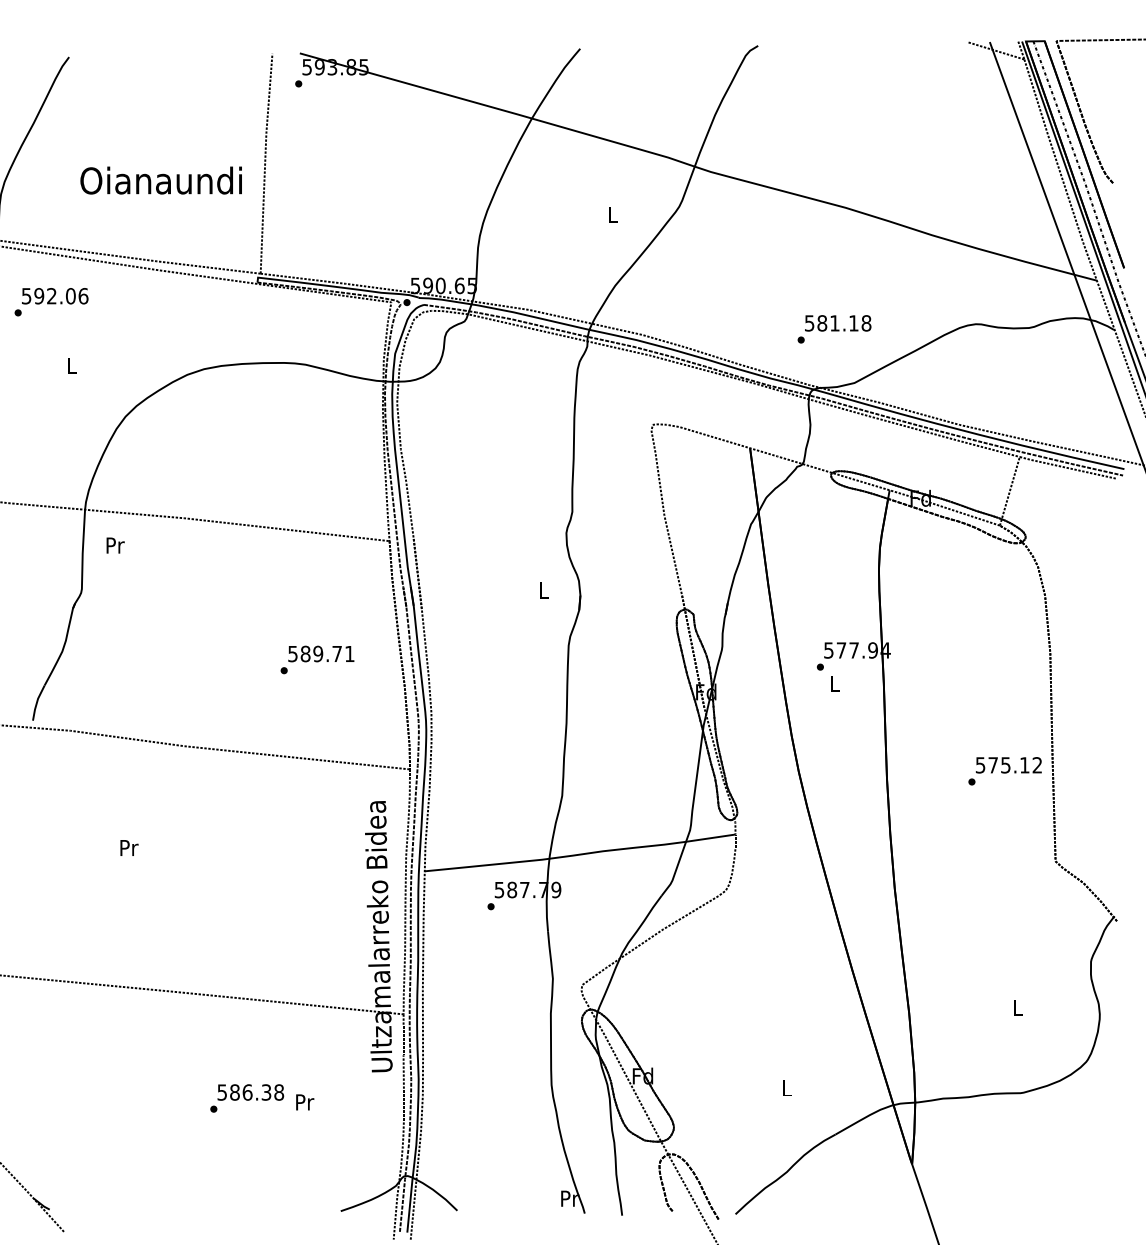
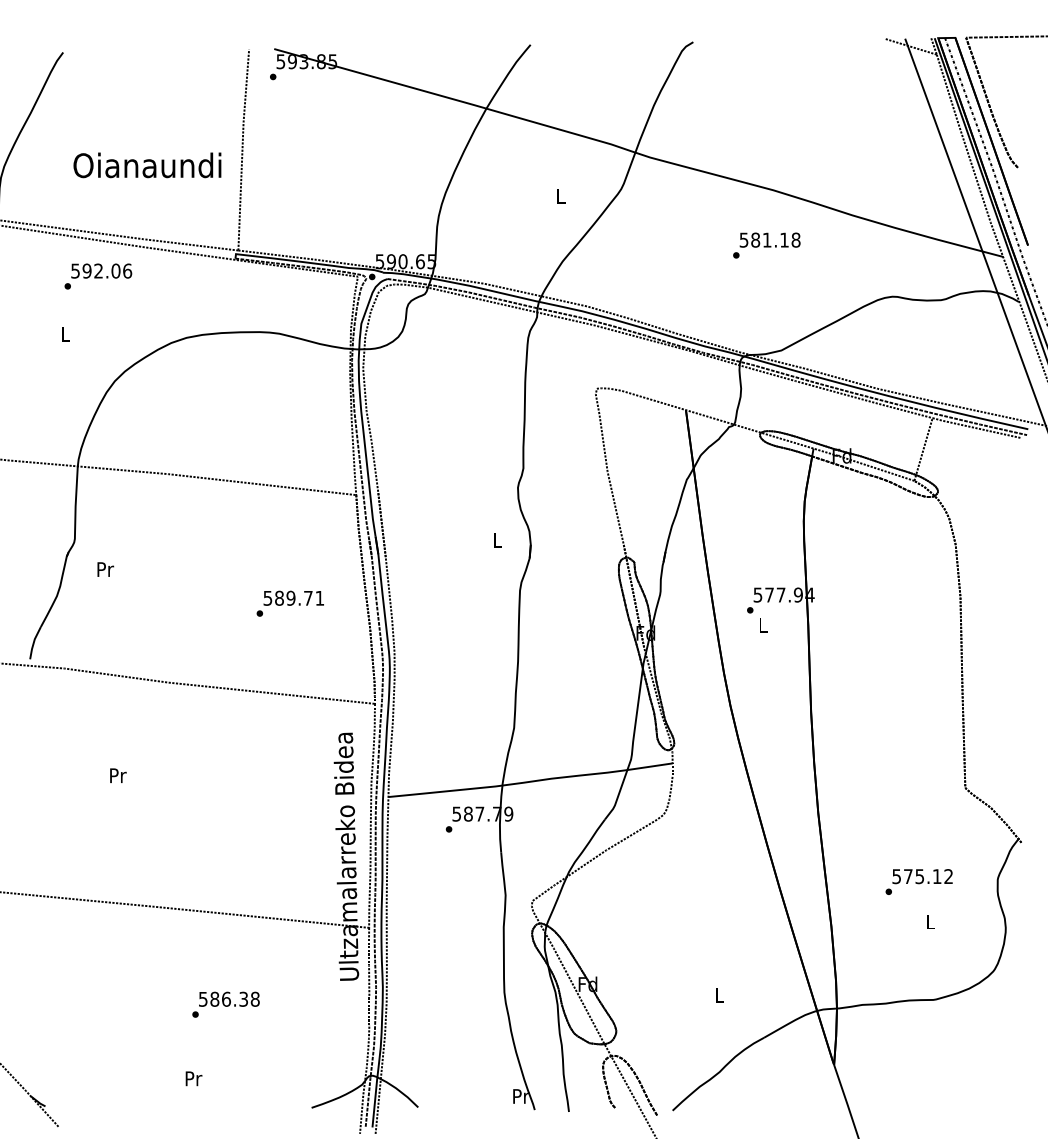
text: (51, 302) -> (98, 276), moved
text: (834, 329) -> (766, 245), moved
text: (115, 545) -> (105, 569), moved
text: (1004, 771) -> (918, 882), moved
text: (305, 1102) -> (194, 1078), moved

